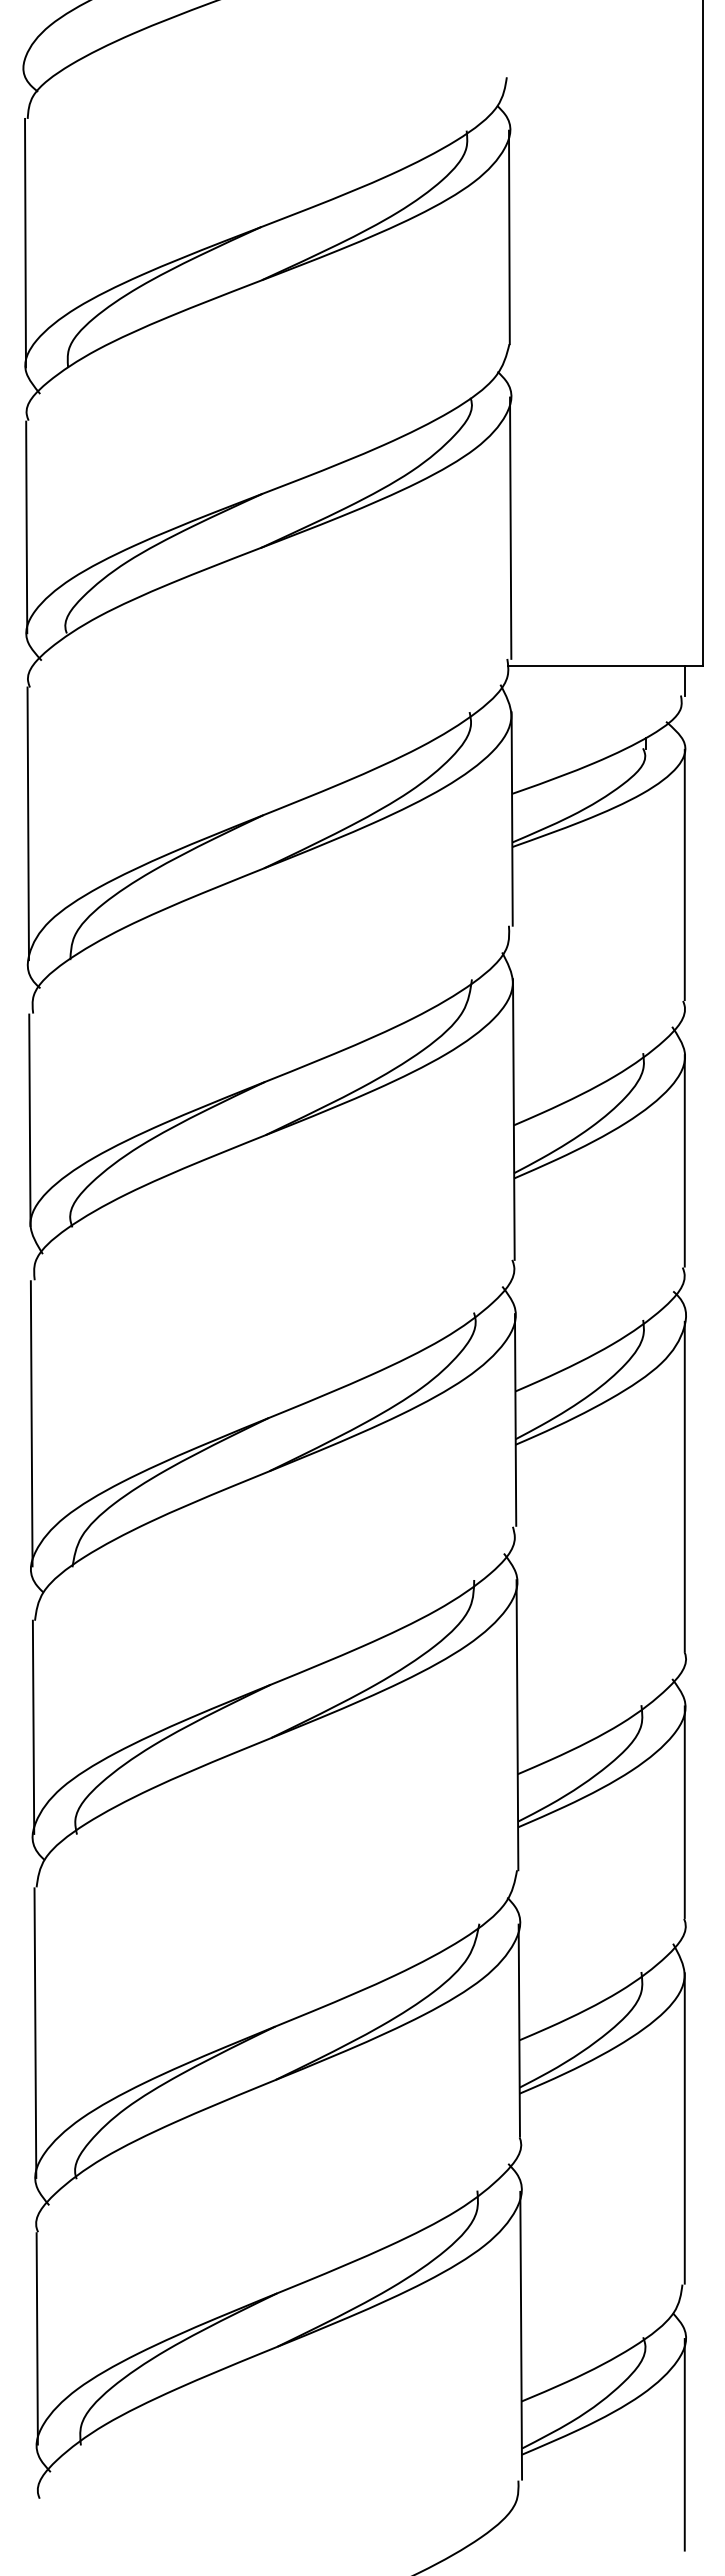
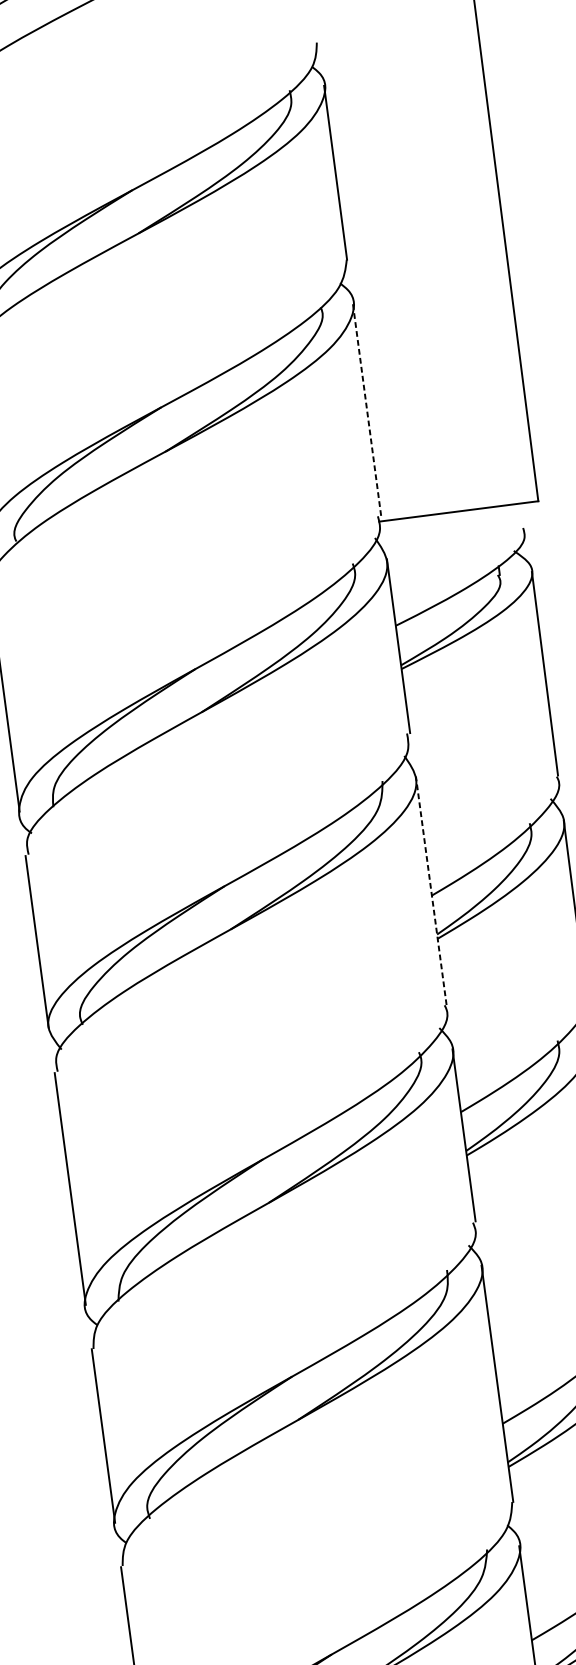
line: (510, 528) -> (366, 409), solid -> dashed
line: (684, 680) -> (524, 515), removed
line: (513, 1119) -> (430, 890), solid -> dashed

